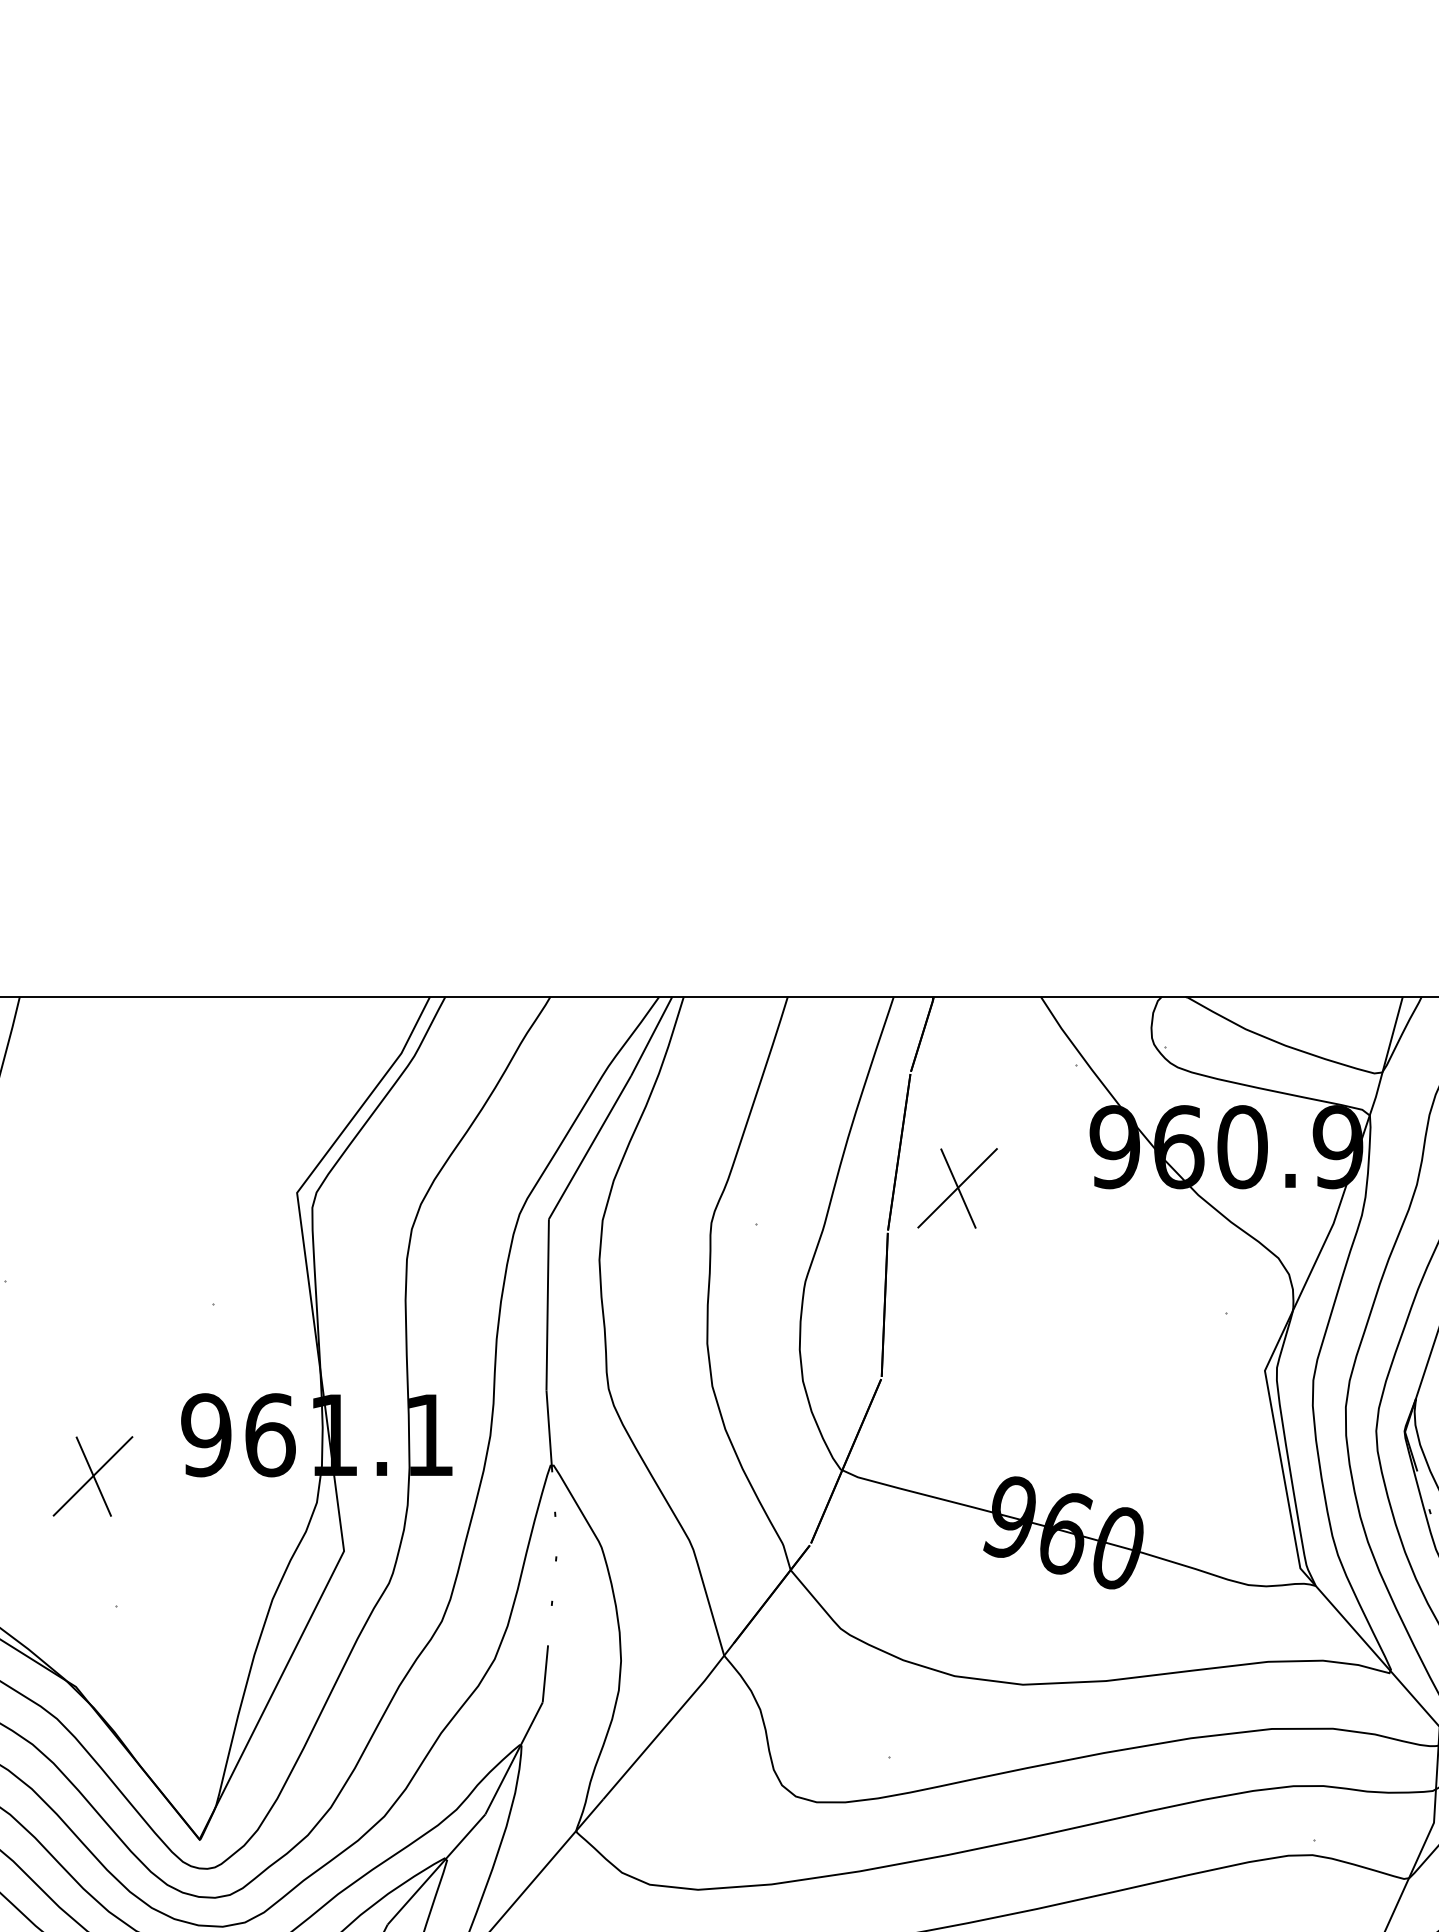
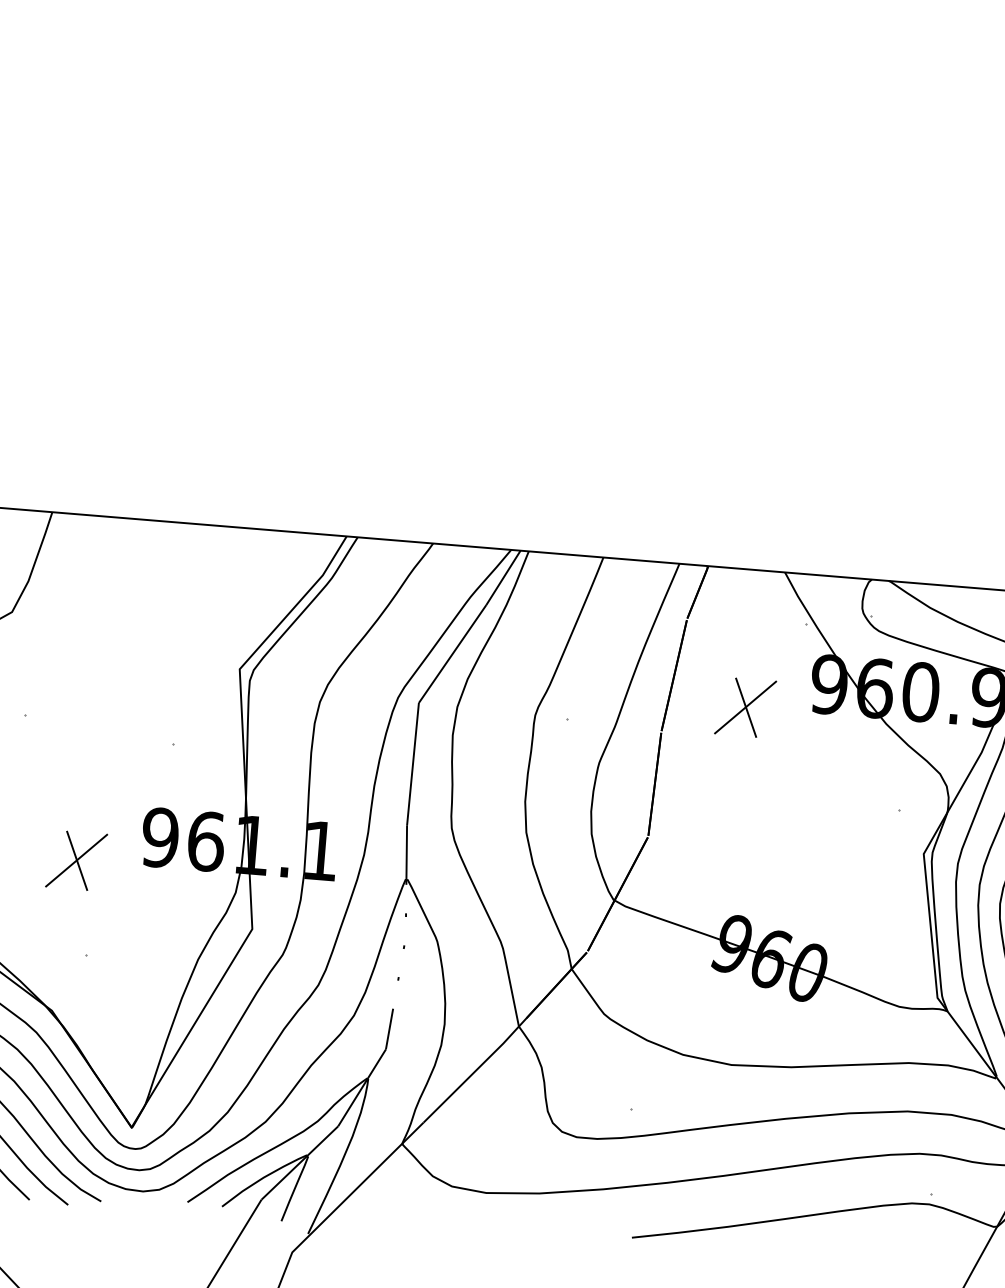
part: (957, 1188) -> (745, 707), moved

